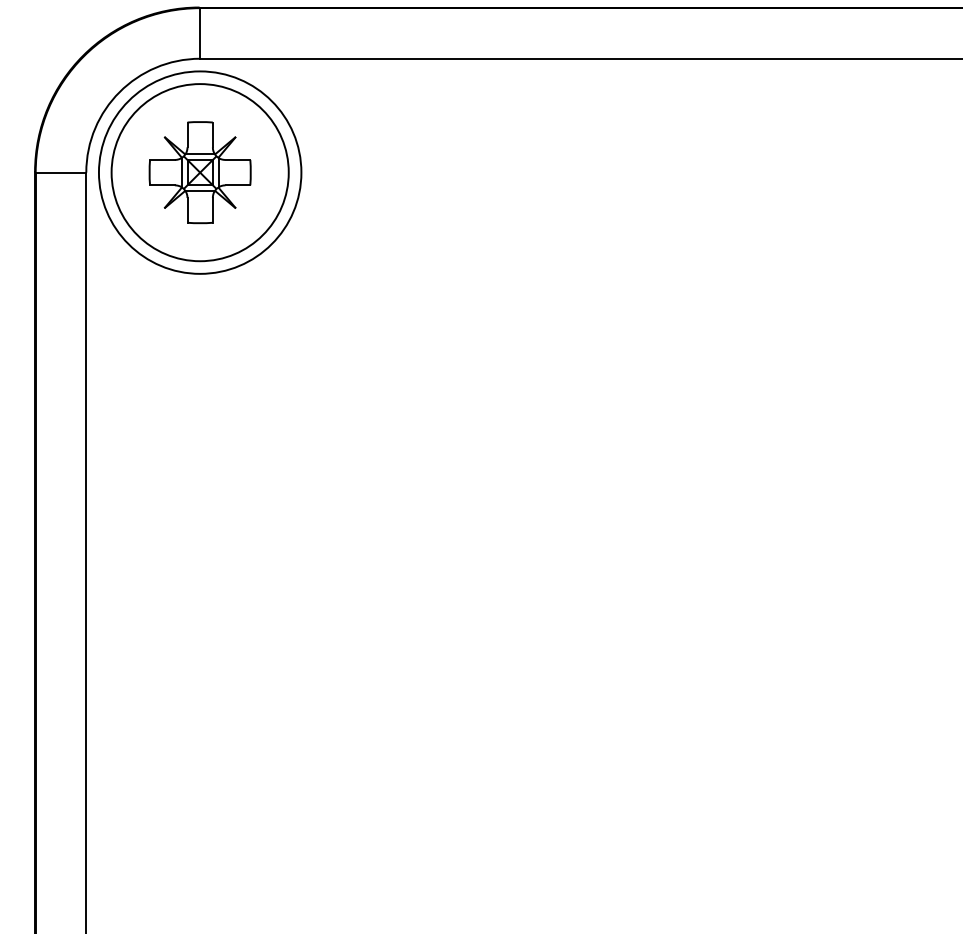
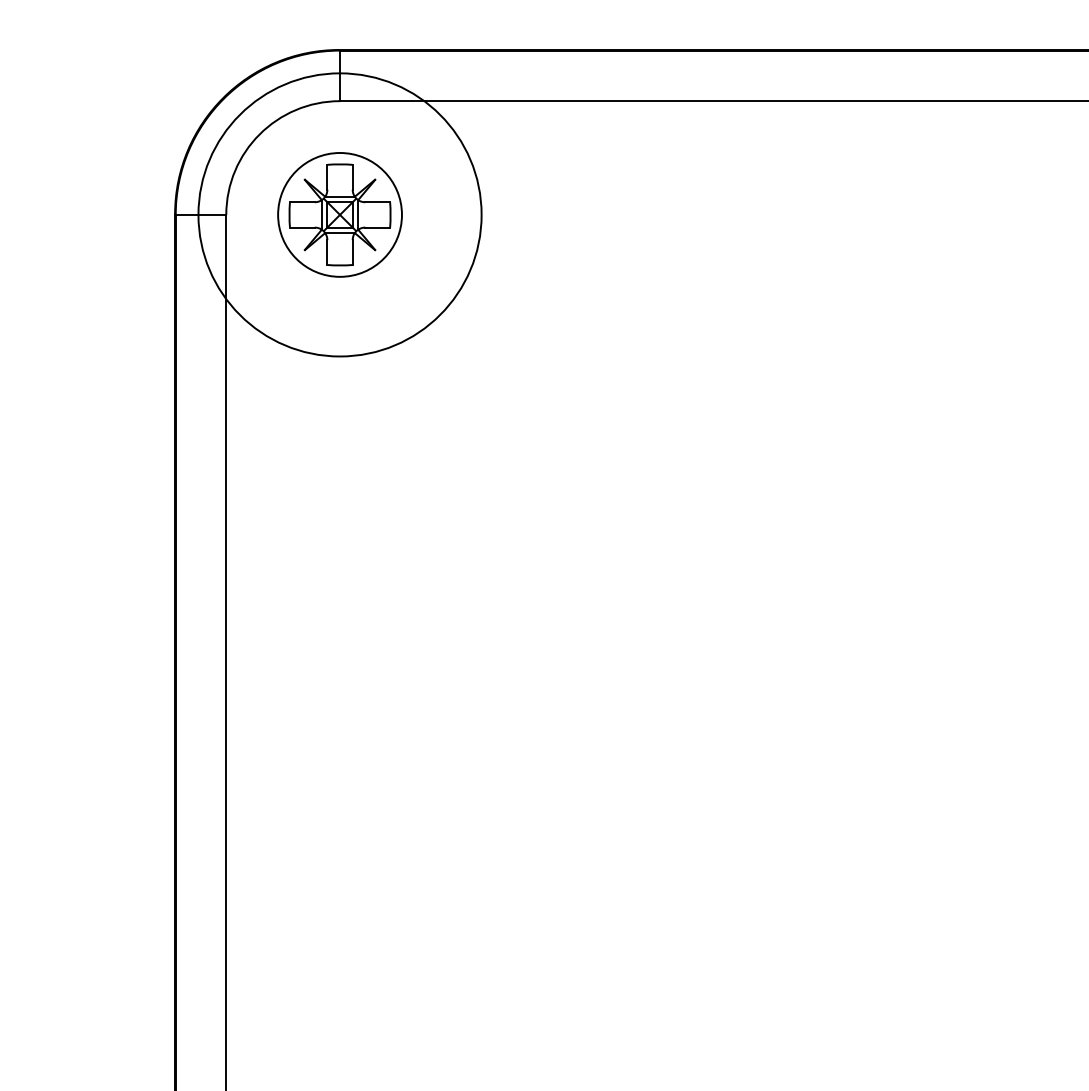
circle: (199, 172) -> (339, 214), size x0.7
circle: (199, 172) -> (339, 214), size x1.4

